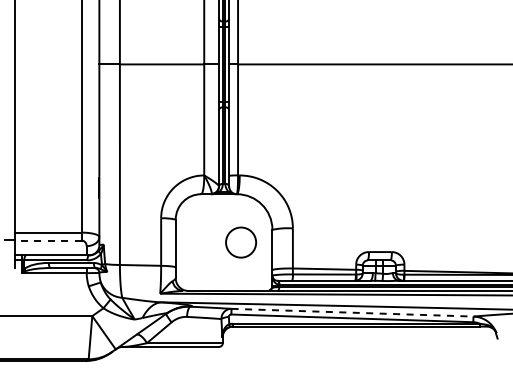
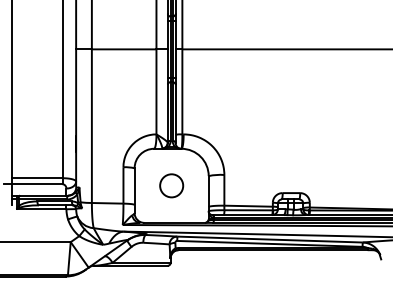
line: (47, 240) -> (36, 184), dashed -> solid
circle: (240, 242) -> (171, 185), moved
line: (350, 312) -> (268, 239), dashed -> solid

